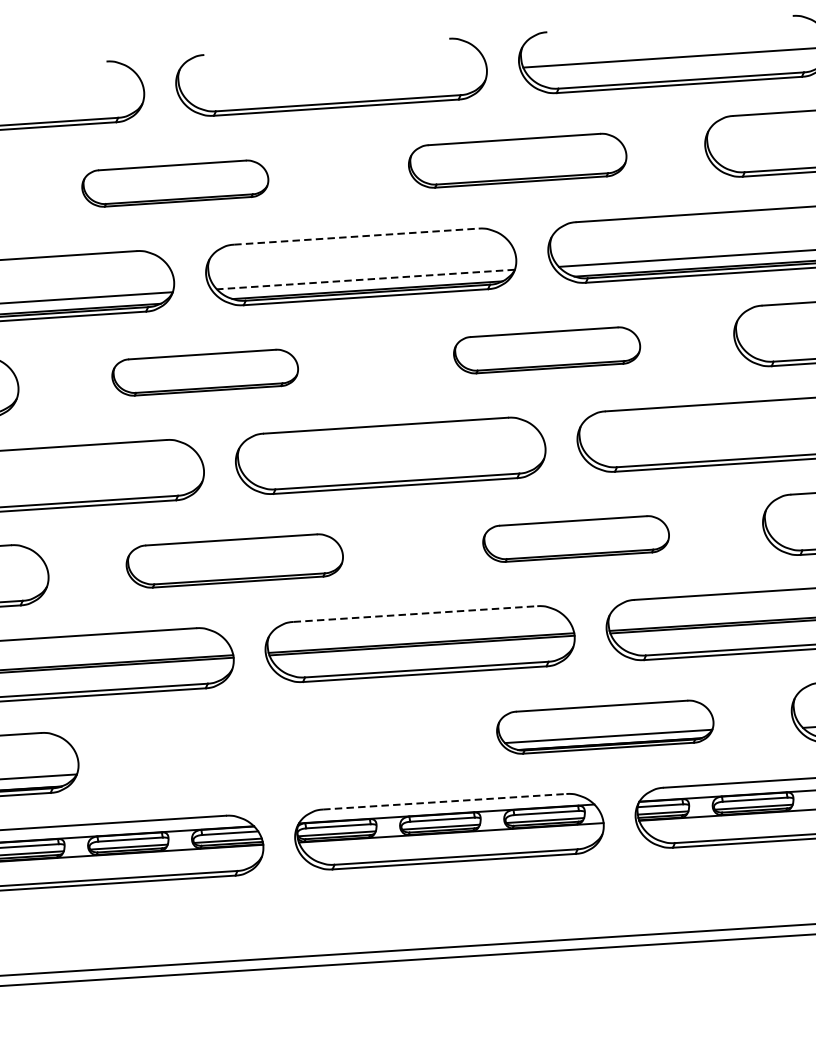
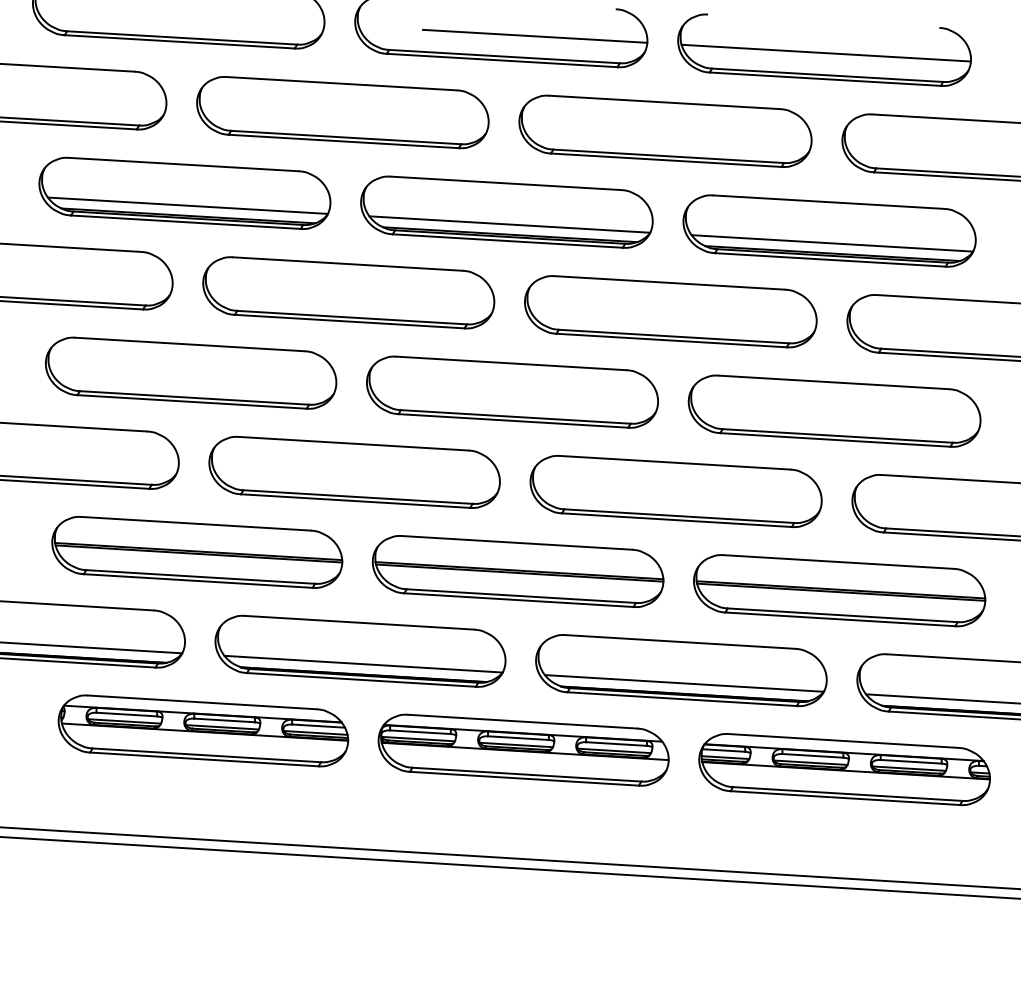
line: (368, 76) -> (535, 35), added
part: (517, 160) -> (665, 130), size x1.43
part: (174, 183) -> (342, 112), size x1.67
line: (356, 236) -> (506, 183), dashed -> solid
line: (365, 279) -> (509, 224), dashed -> solid
part: (546, 350) -> (670, 311), size x1.67
part: (204, 372) -> (348, 292), size x1.67
part: (575, 539) -> (675, 491), size x1.67
part: (234, 560) -> (354, 471), size x1.43
line: (415, 613) -> (517, 542), dashed -> solid
part: (605, 726) -> (681, 670), size x1.43
part: (264, 748) -> (360, 650), added
line: (444, 801) -> (522, 721), dashed -> solid

